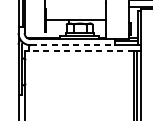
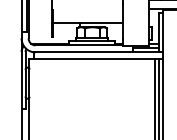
line: (73, 45) -> (84, 52), dashed -> solid
line: (79, 50) -> (92, 58), dashed -> solid

